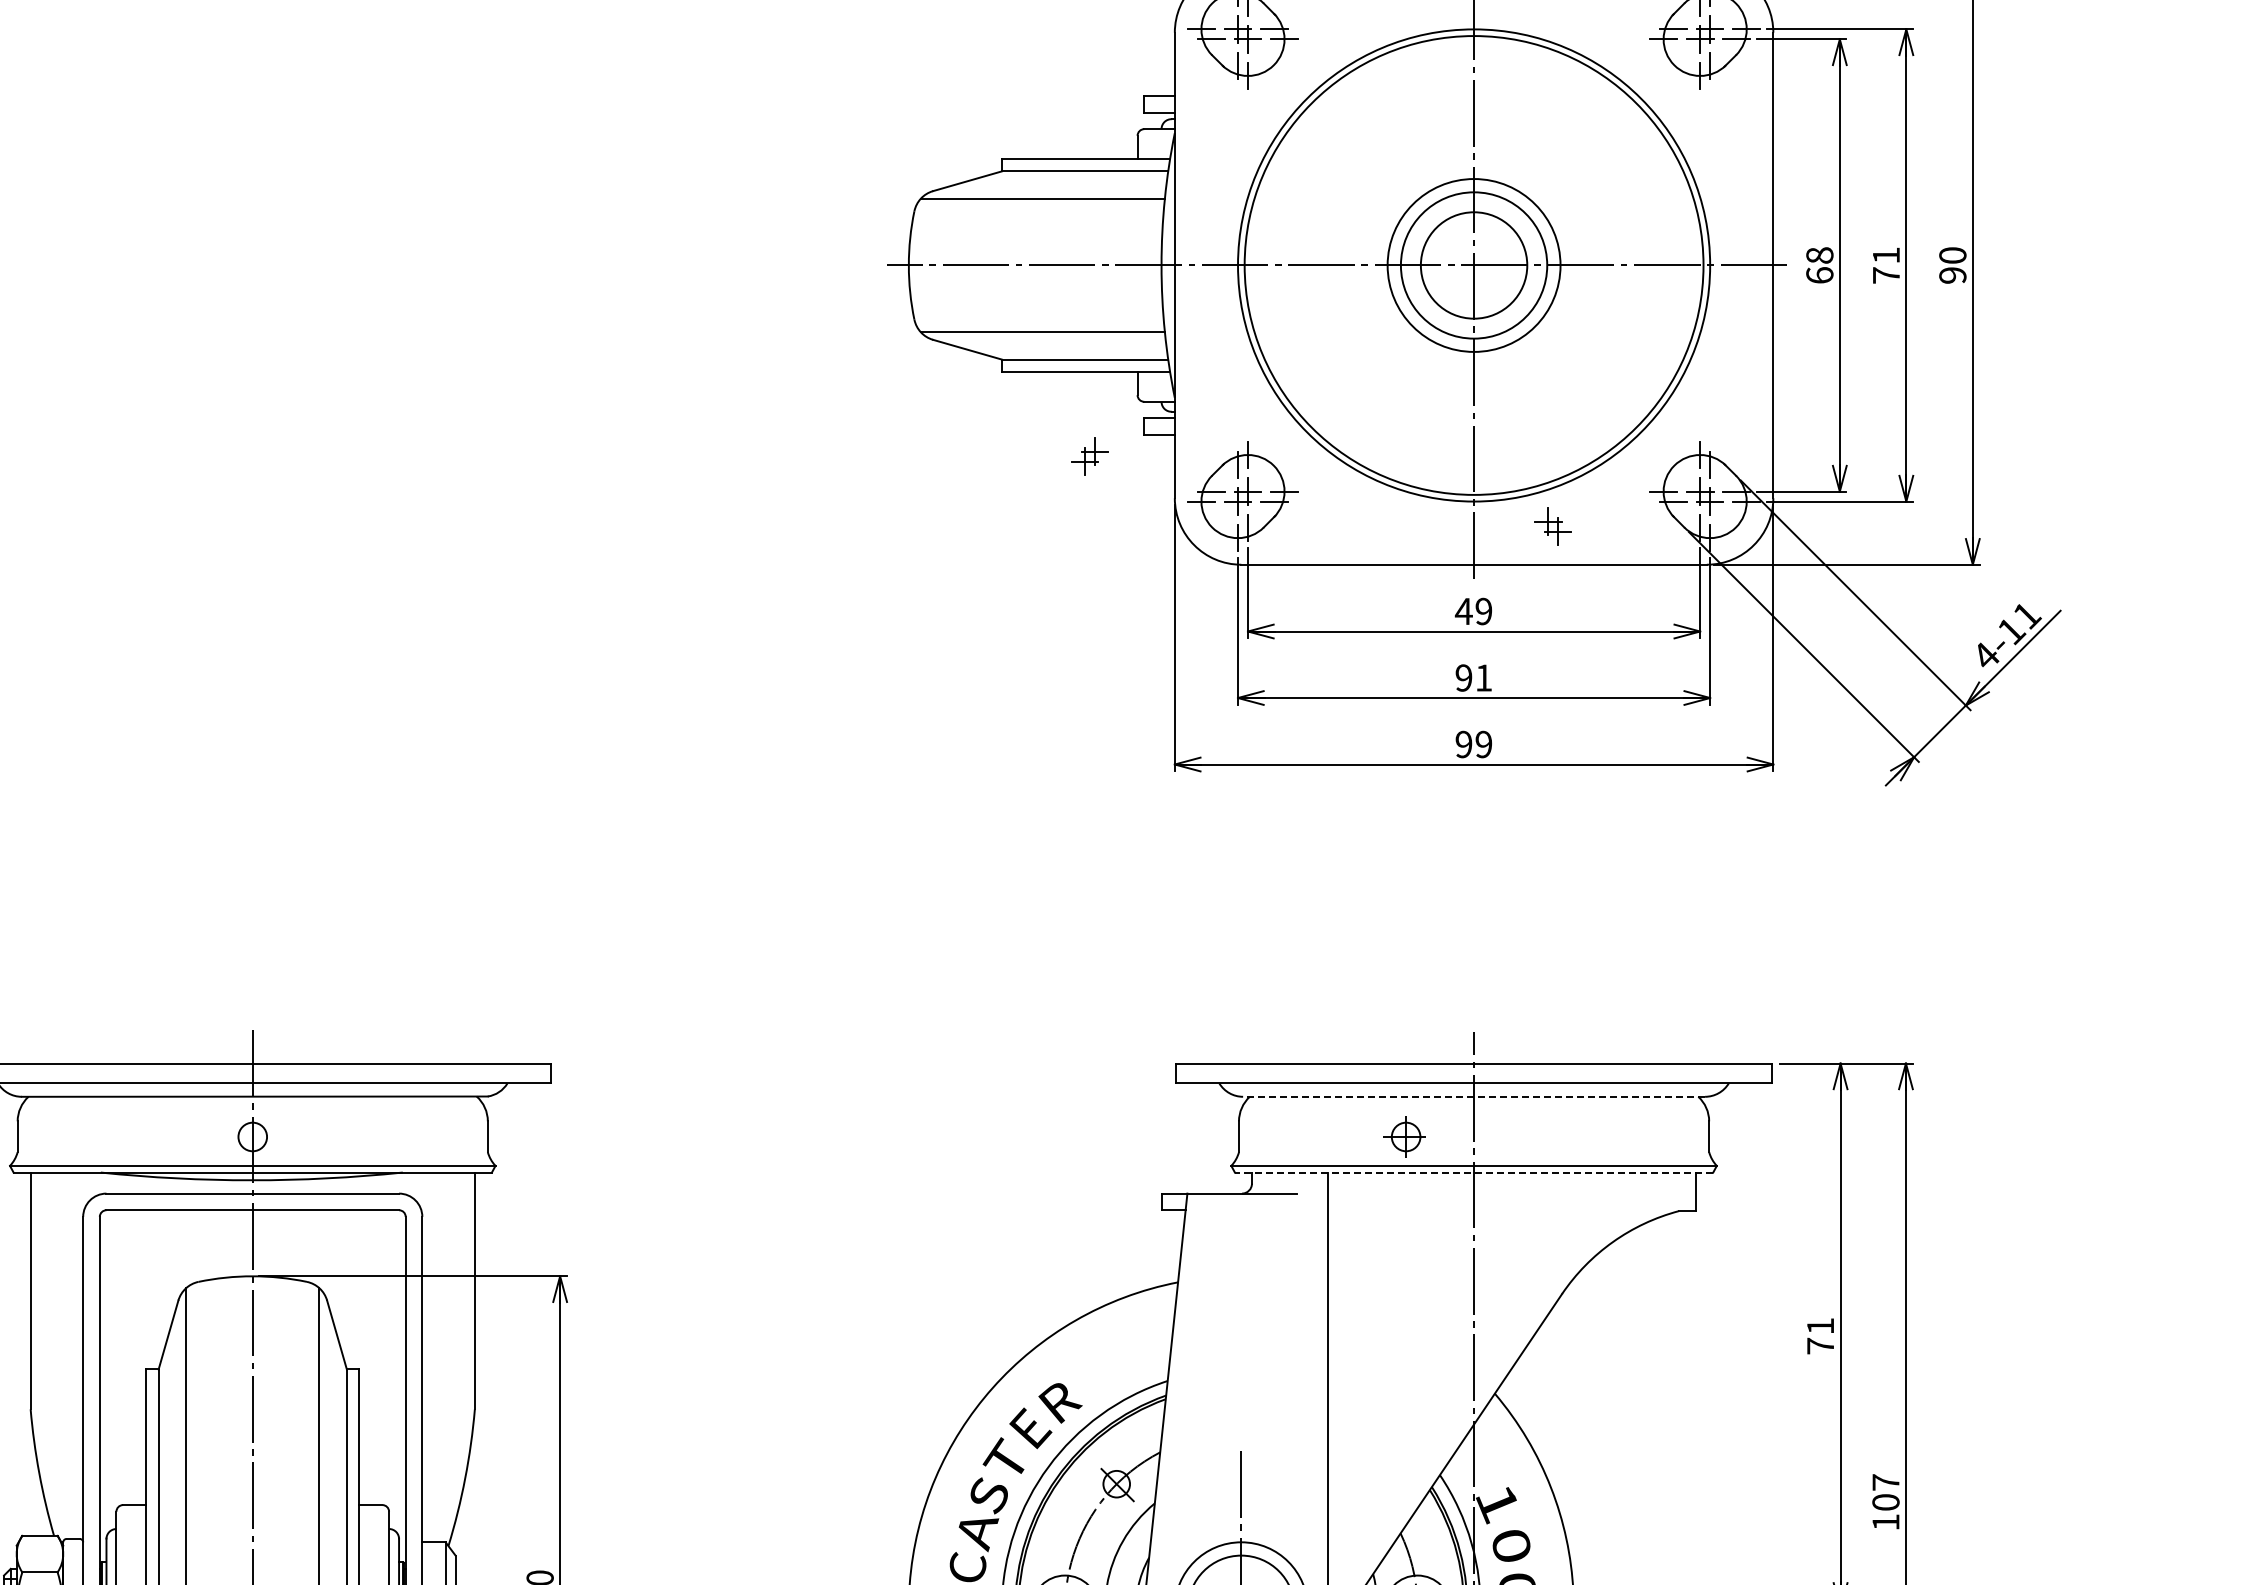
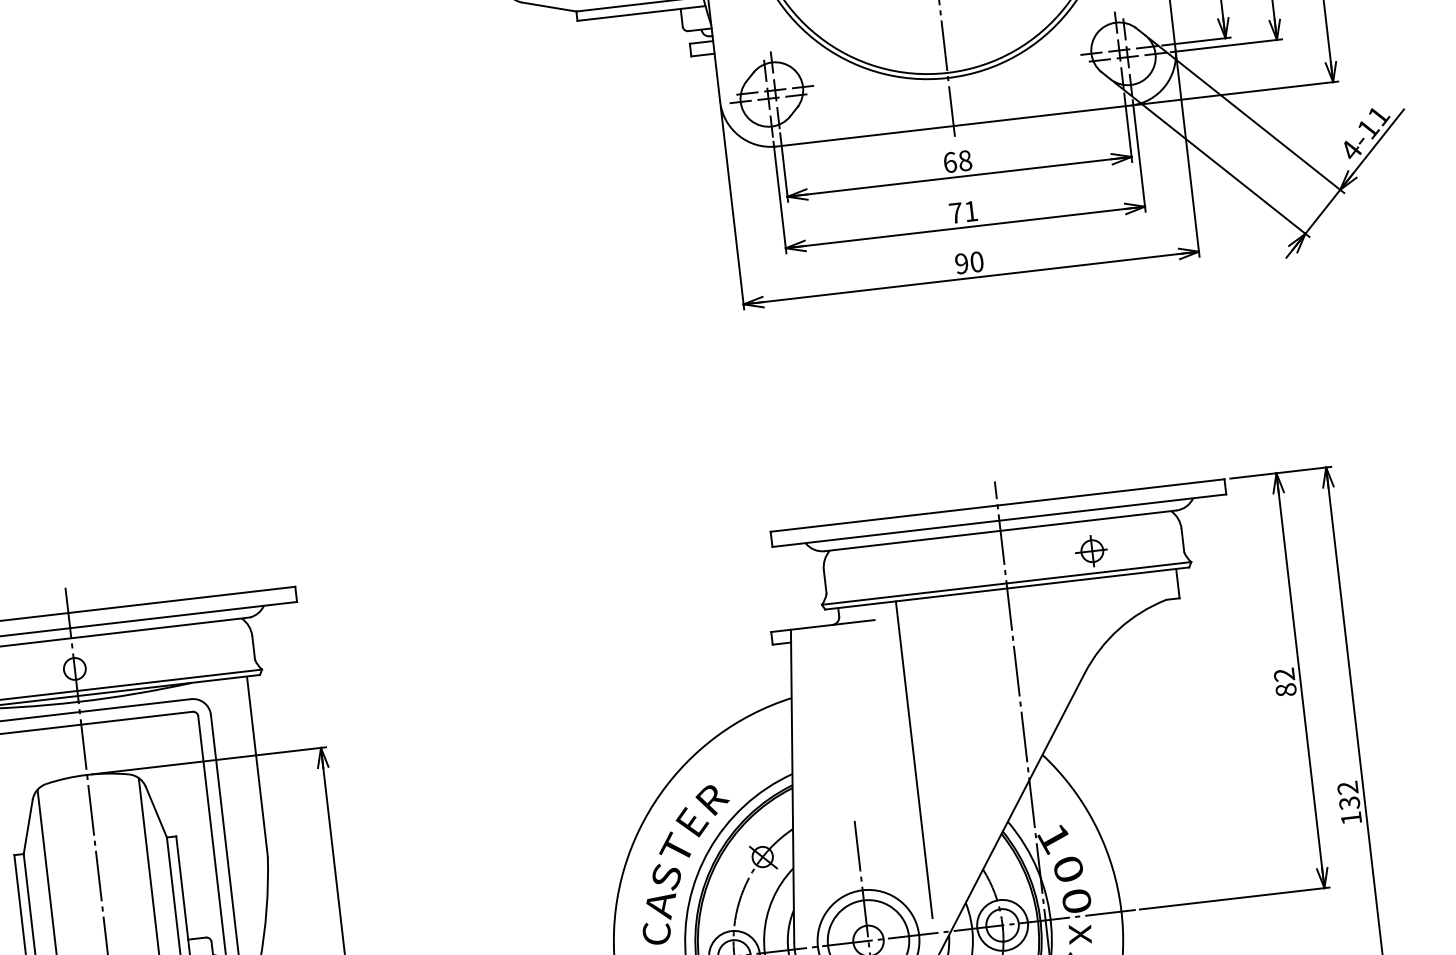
part: (1089, 456) -> (651, 77), removed
part: (1552, 526) -> (1009, 90), removed
text: (1473, 611) -> (957, 161), 49 -> 68
text: (1463, 677) -> (955, 212), 91 -> 71
text: (1483, 744) -> (976, 261), 99 -> 90
line: (1474, 1096) -> (1000, 530), dashed -> solid
part: (1404, 1136) -> (1091, 550), moved
line: (1473, 1172) -> (1006, 588), dashed -> solid
text: (1820, 1336) -> (1285, 682), 71 -> 82
text: (1885, 1492) -> (1348, 795), 107 -> 132

